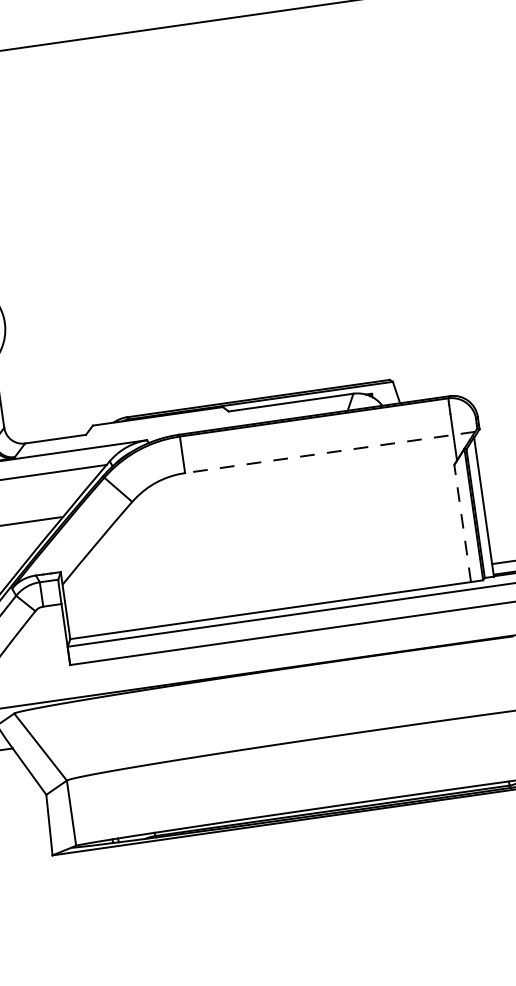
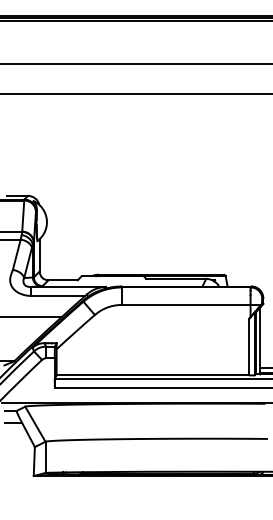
line: (330, 451) -> (191, 304), dashed -> solid
line: (461, 522) -> (248, 346), dashed -> solid

